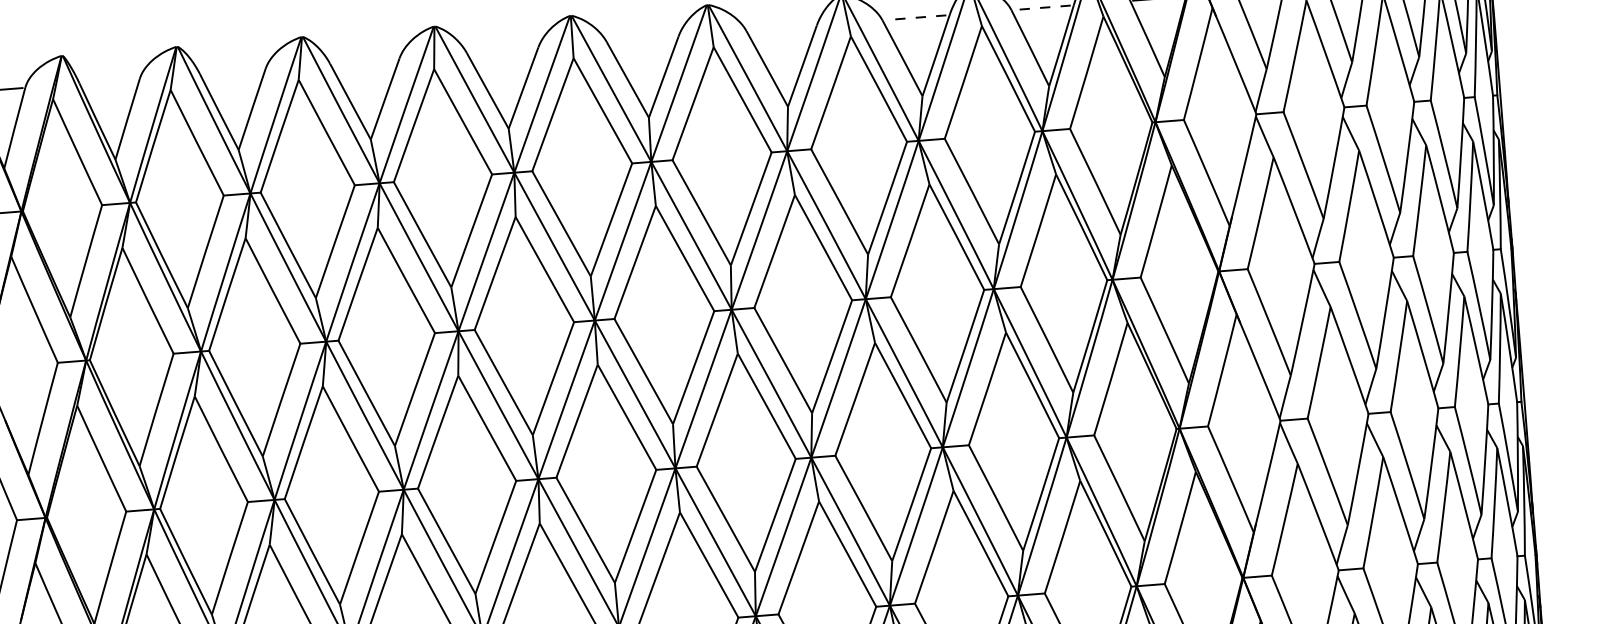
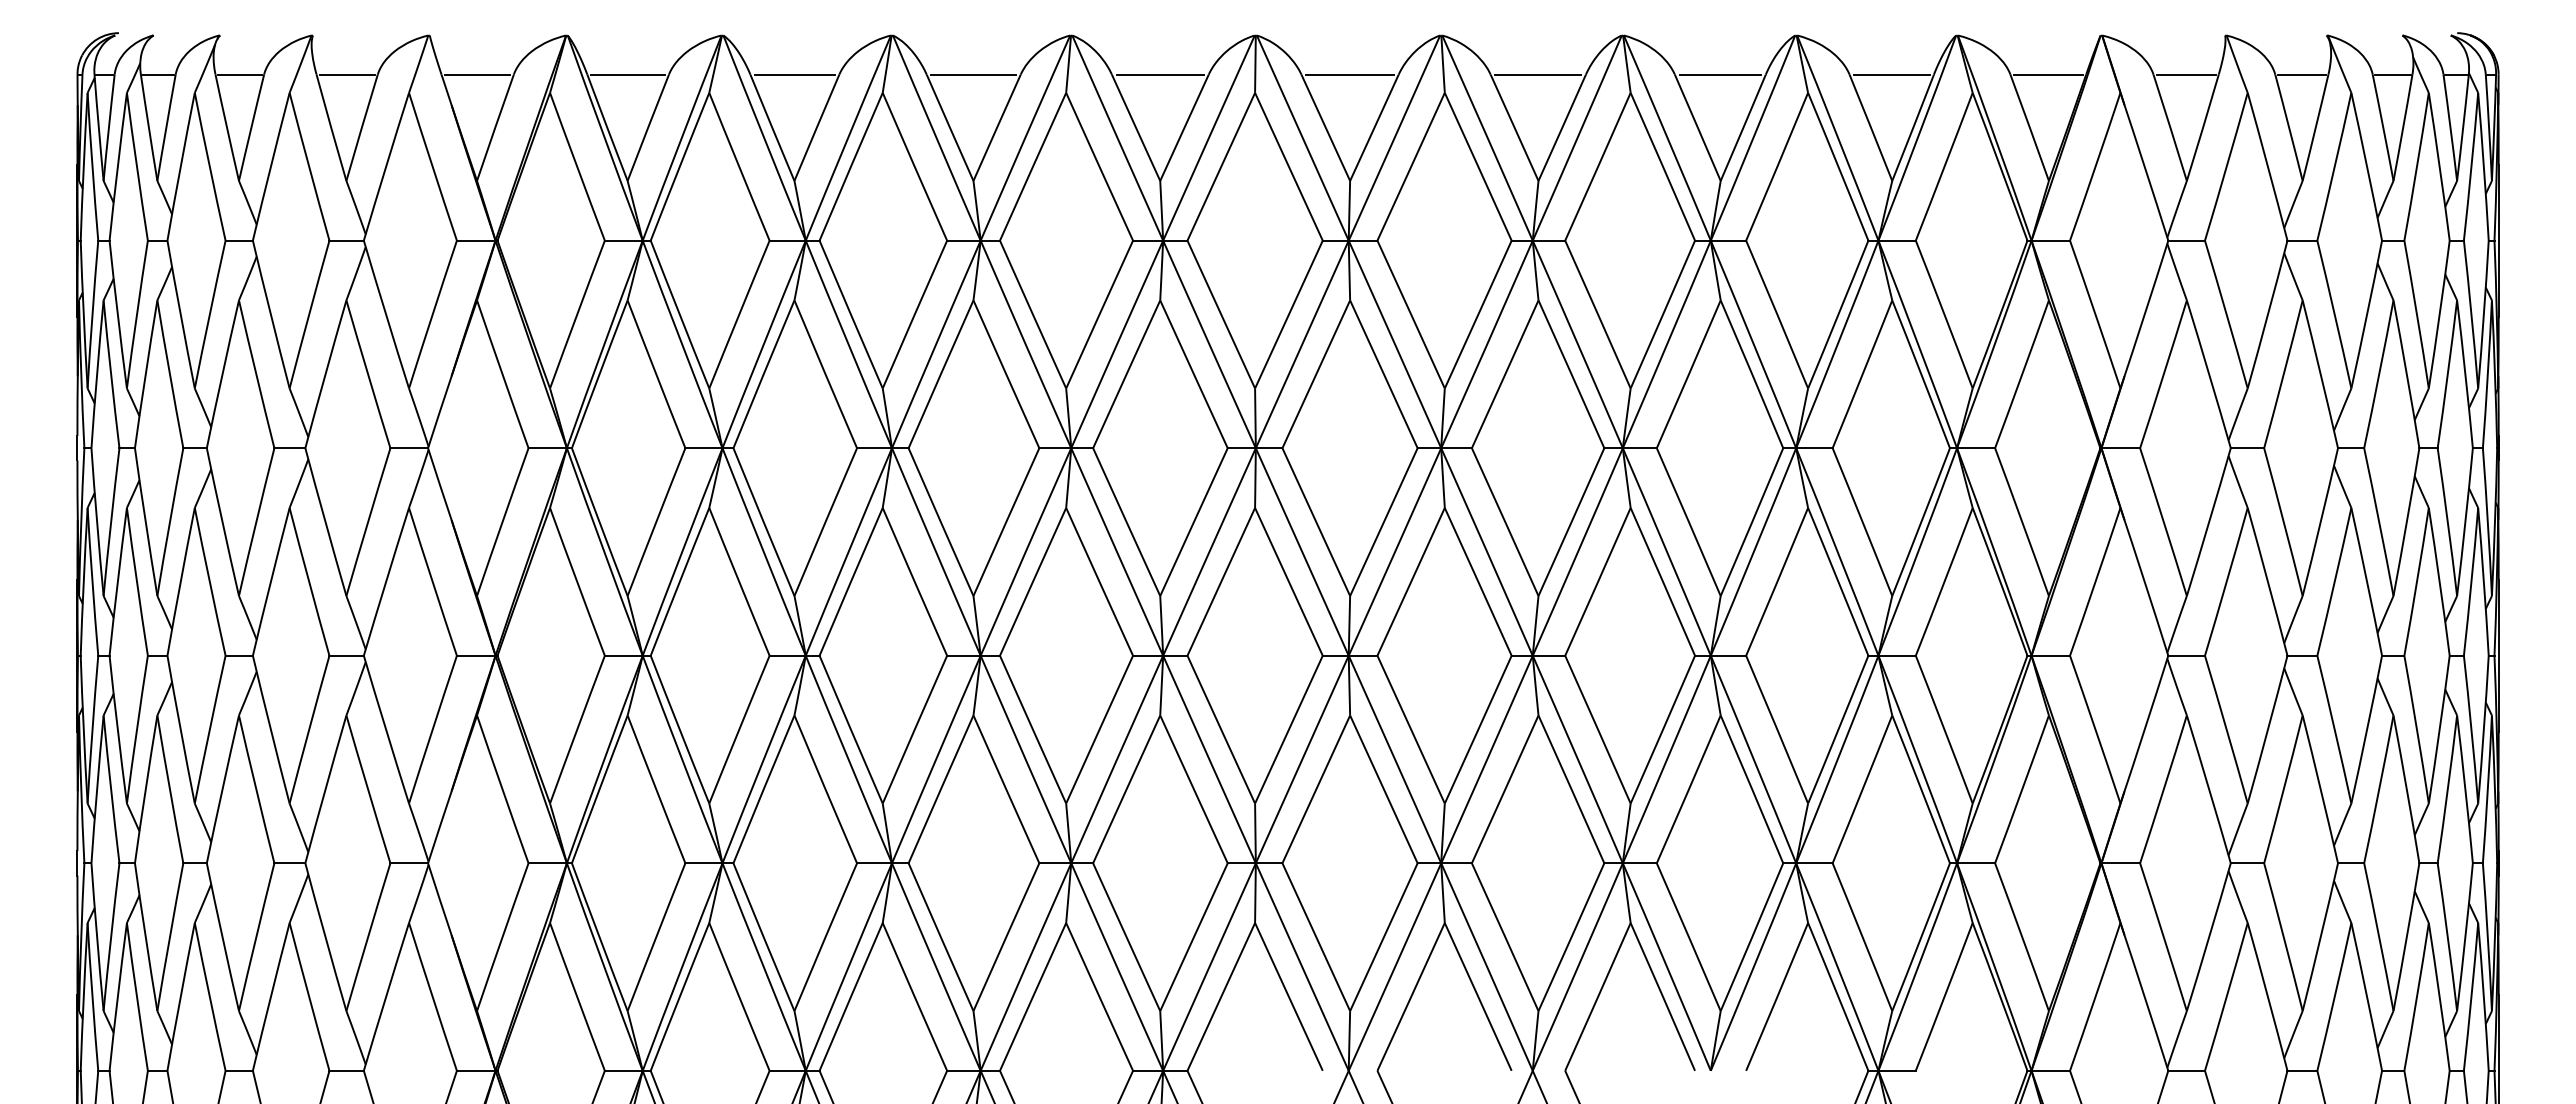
line: (1042, 7) -> (1891, 74), dashed -> solid
line: (916, 17) -> (1720, 74), dashed -> solid
line: (781, 28) -> (1538, 74), added
line: (642, 39) -> (1349, 74), added
line: (501, 50) -> (1159, 74), added
line: (364, 61) -> (973, 74), added
line: (232, 71) -> (794, 74), added
line: (109, 81) -> (627, 74), added

